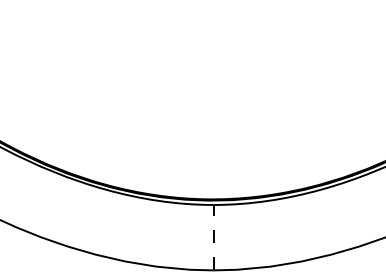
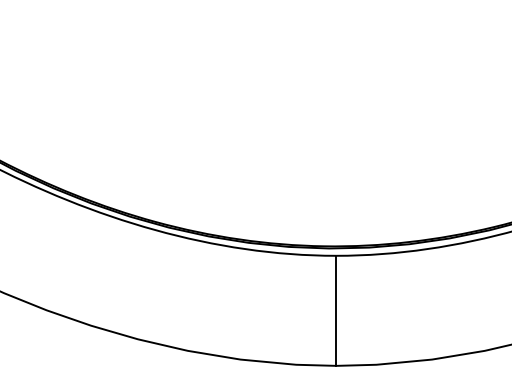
line: (213, 237) -> (336, 310), dashed -> solid

